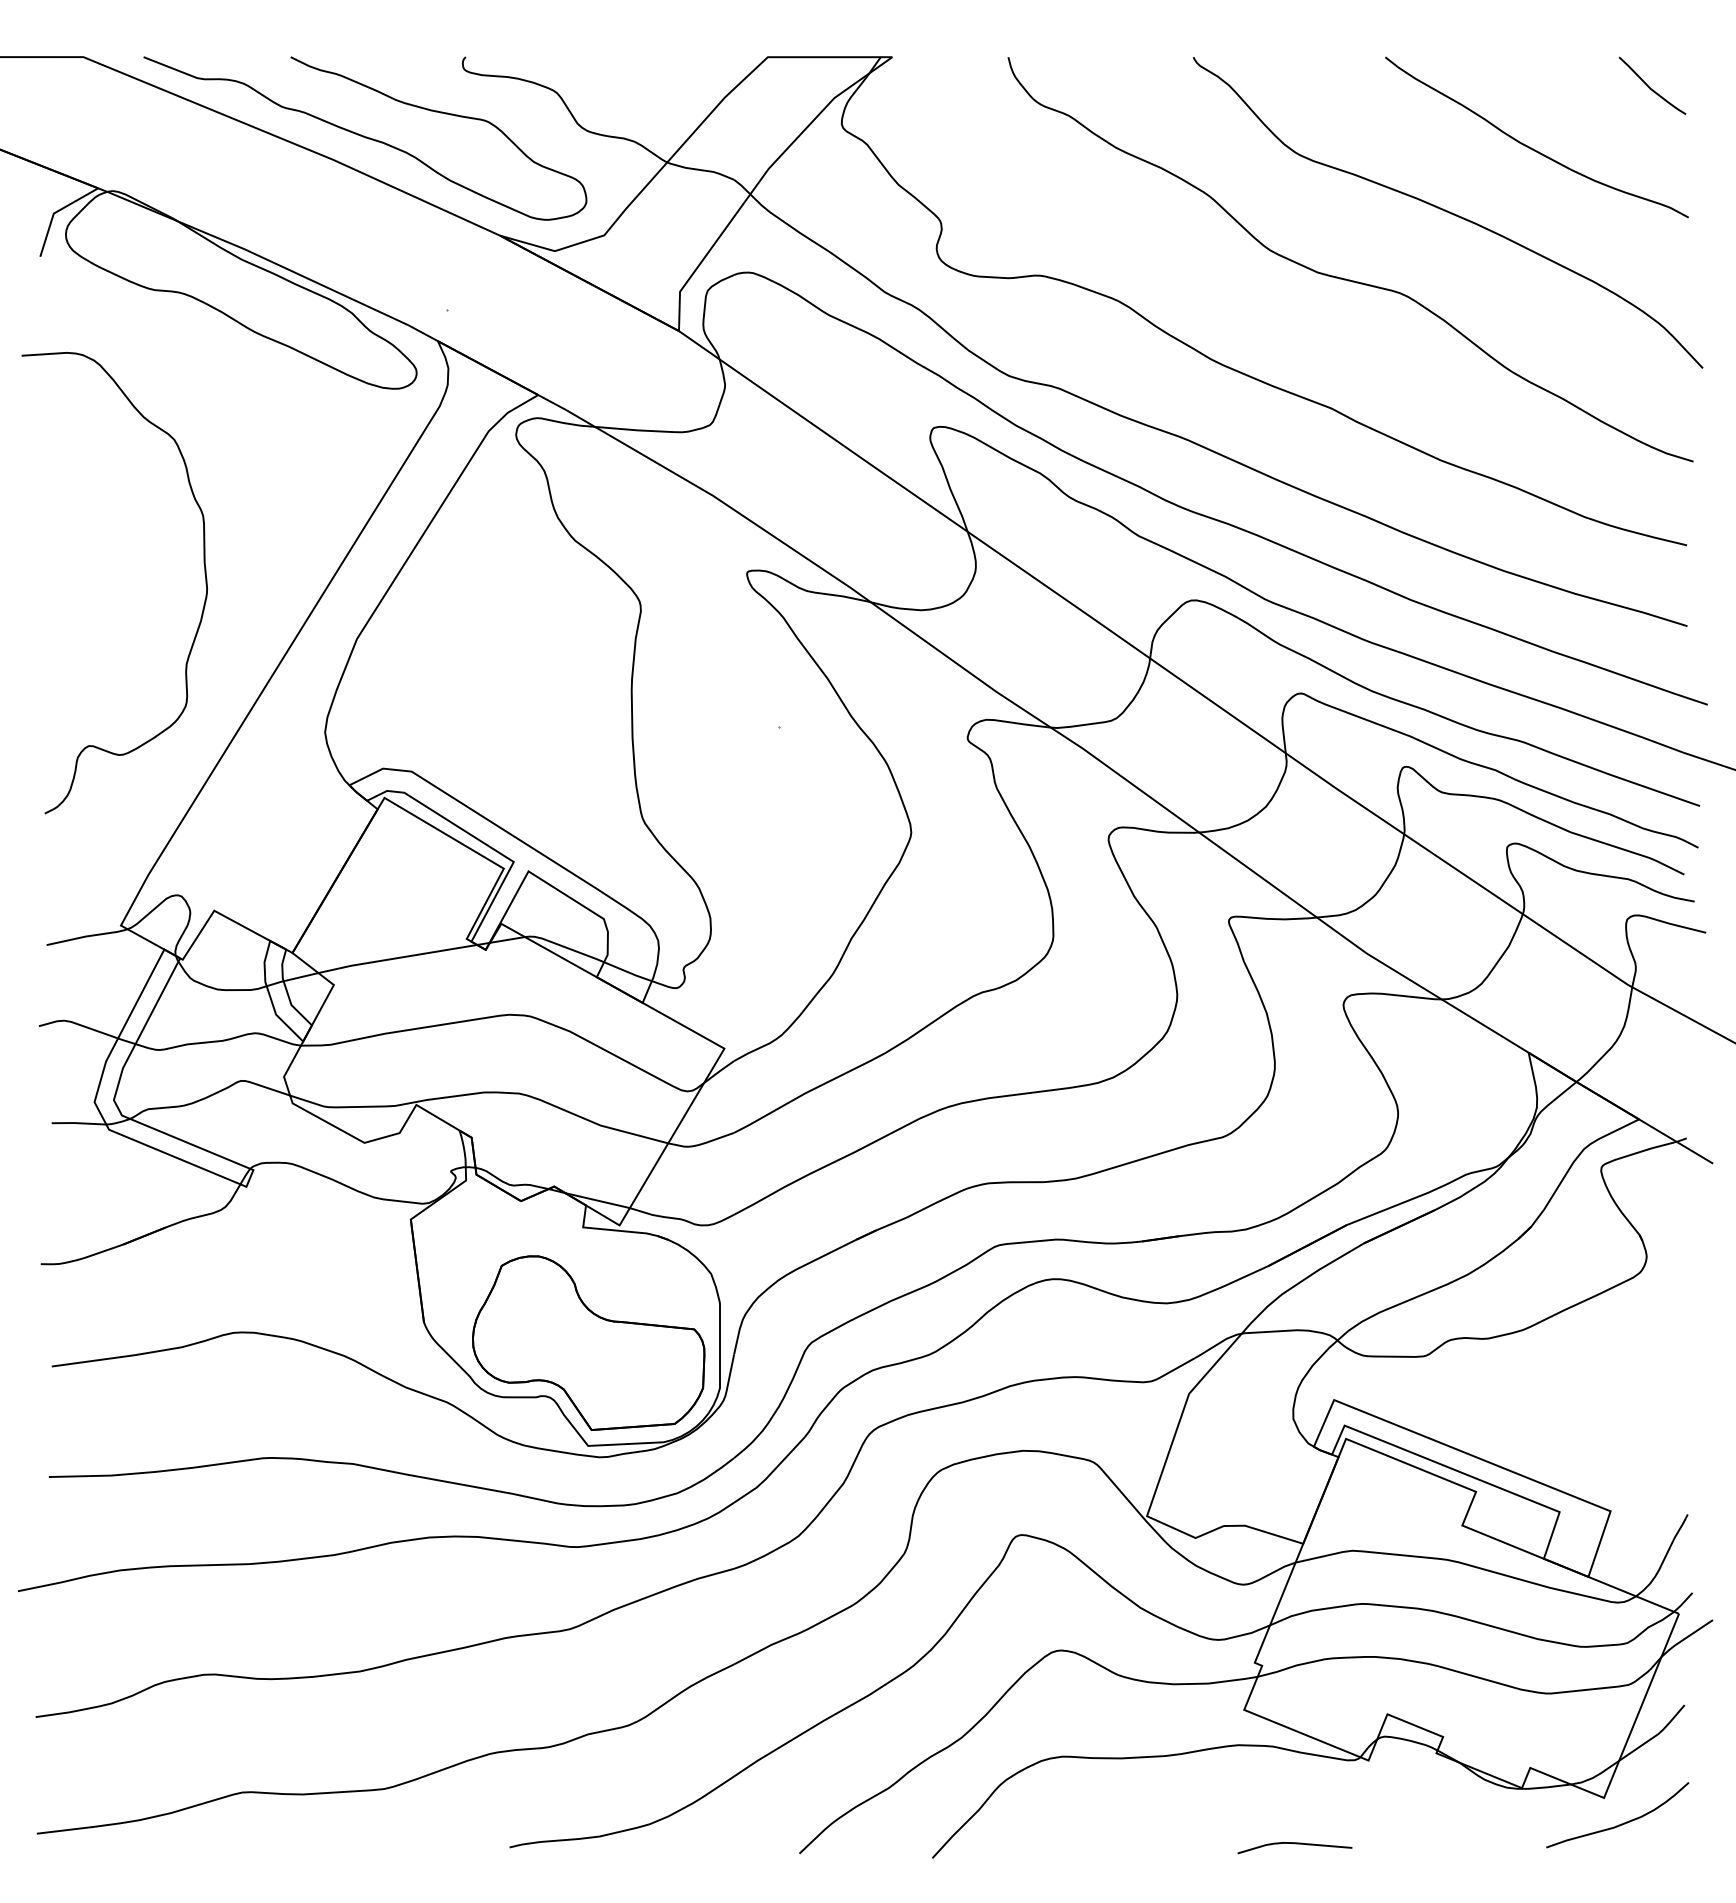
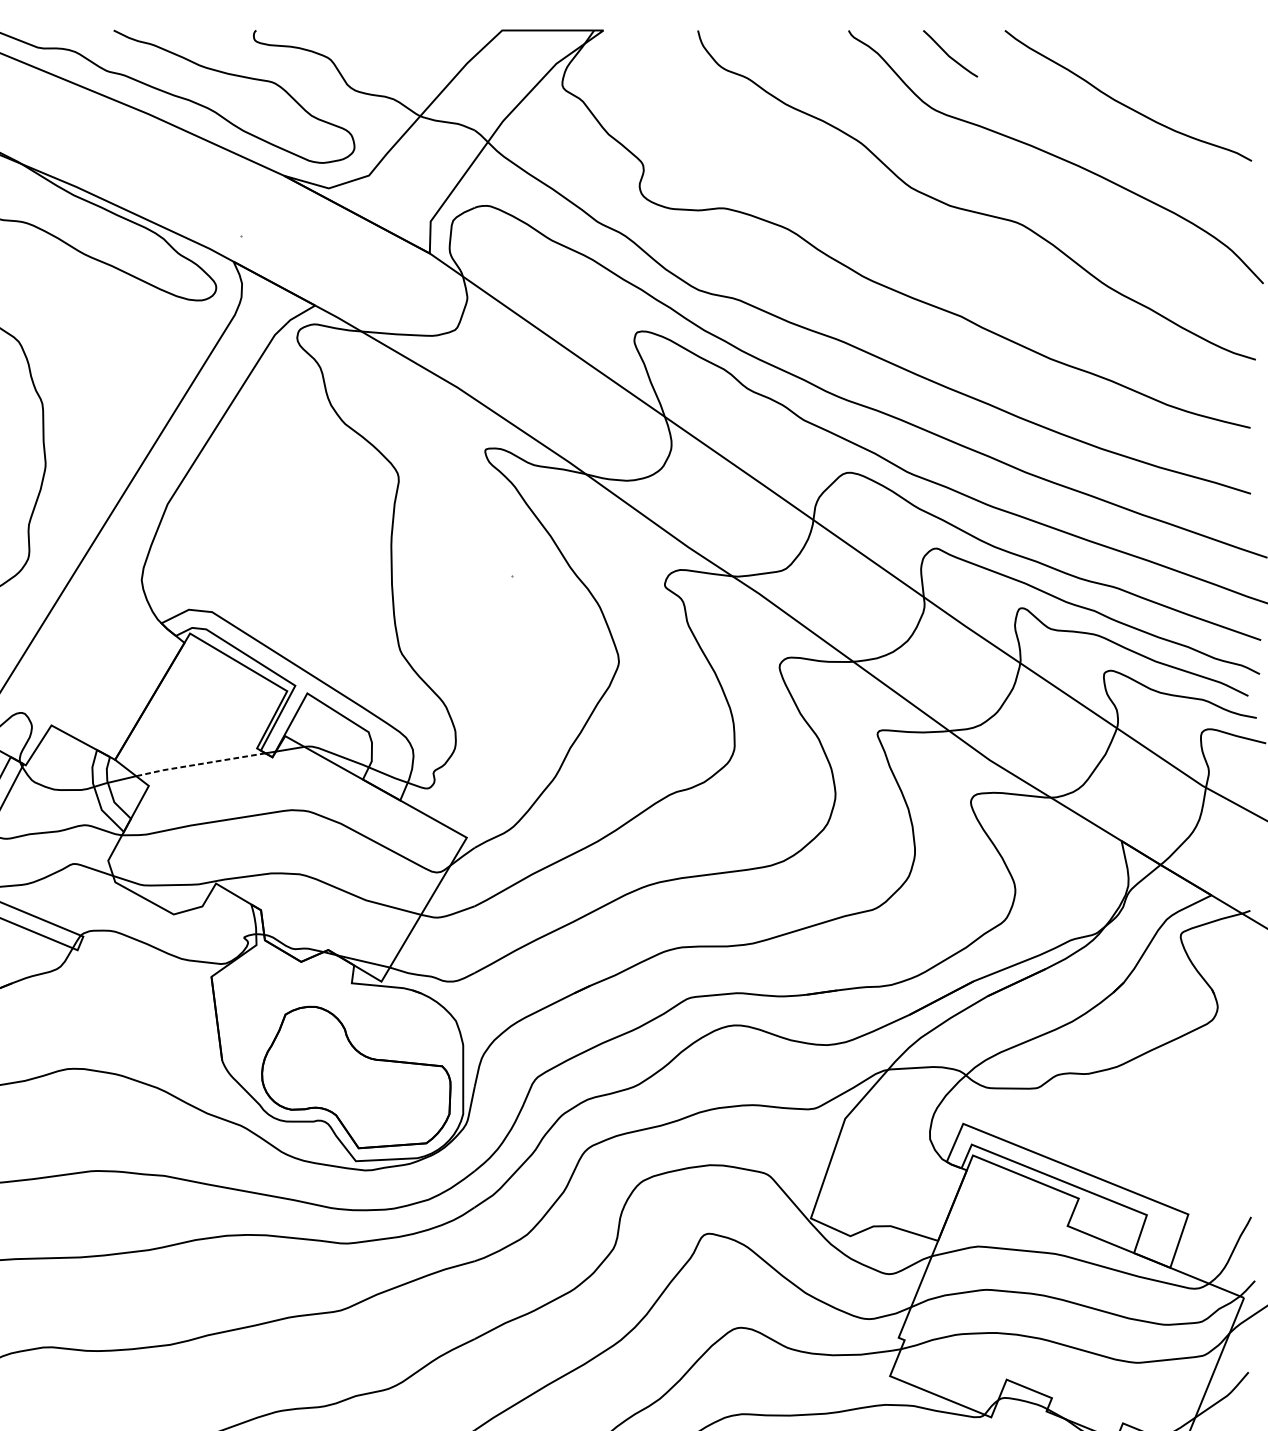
curve: (1650, 87) -> (948, 55), moved
line: (396, 958) -> (199, 764), solid -> dashed

